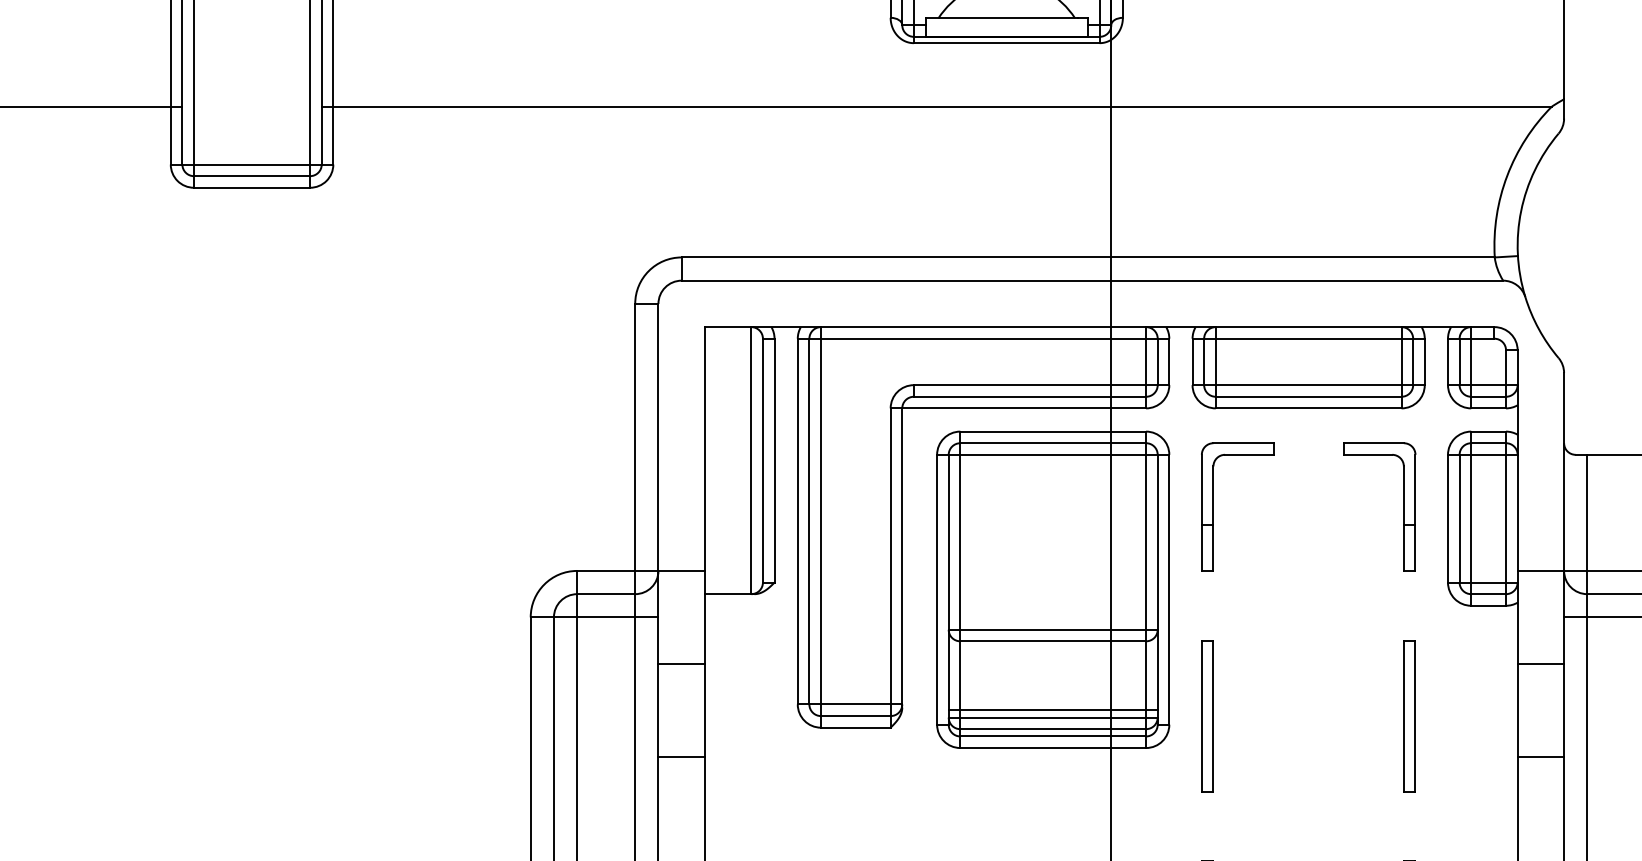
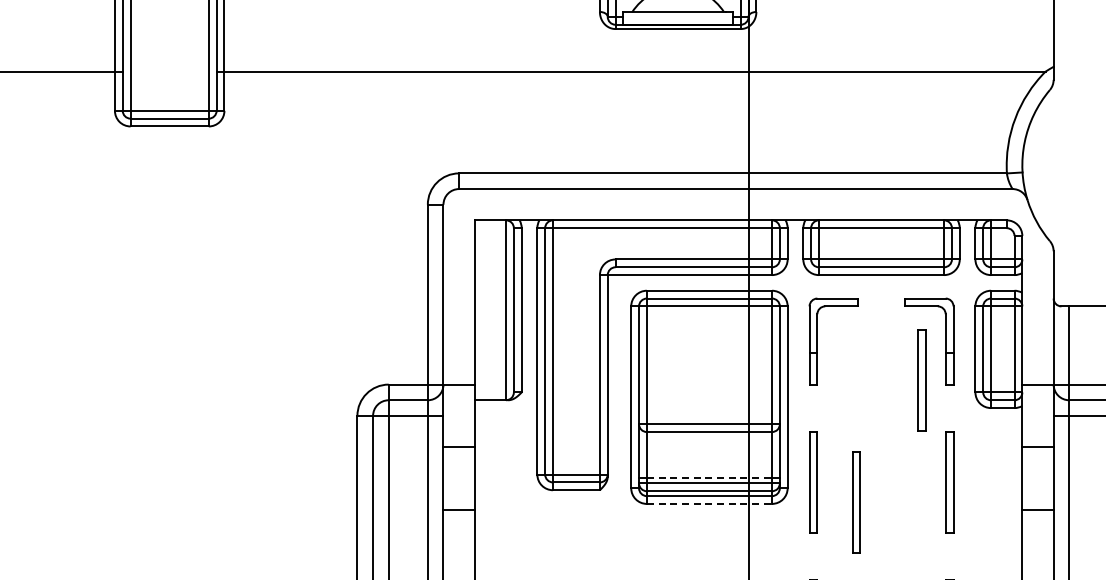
part: (1367, 564) -> (921, 380), added
line: (1053, 710) -> (709, 478), solid -> dashed
part: (1271, 745) -> (856, 502), added
line: (1053, 747) -> (709, 503), solid -> dashed

